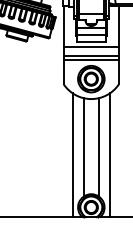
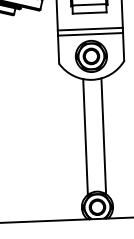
line: (90, 47) -> (88, 19), removed
line: (72, 155) -> (72, 147), removed
line: (110, 155) -> (117, 145), removed

